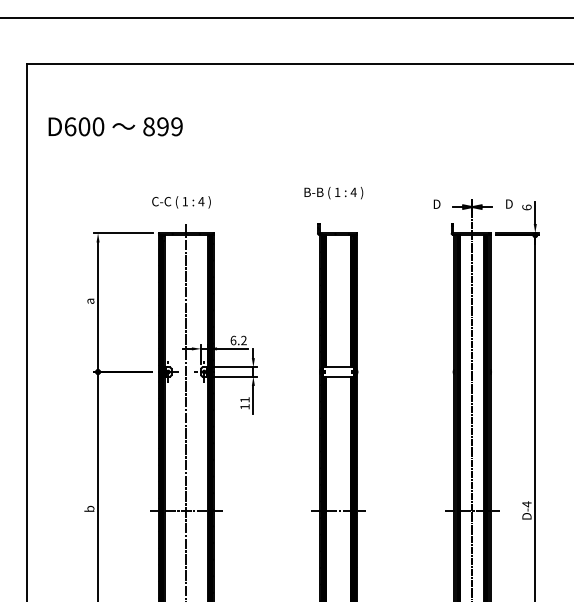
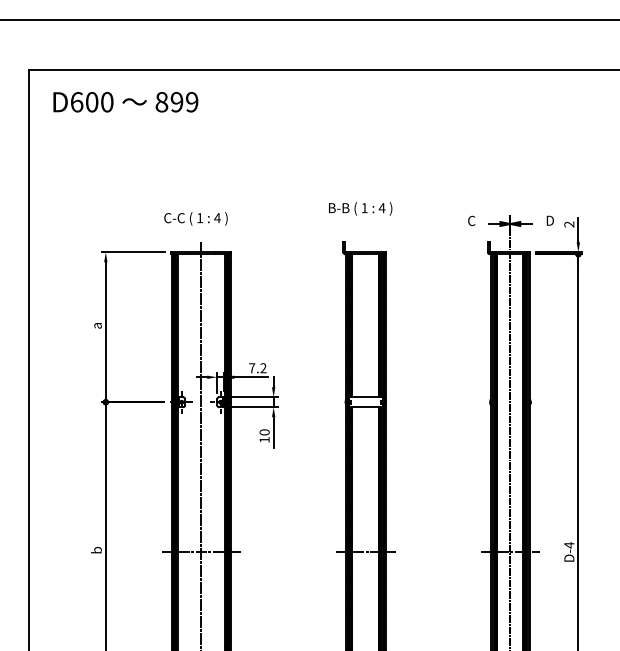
text: (115, 127) -> (125, 102), moved
text: (436, 203) -> (471, 220), D -> C
text: (527, 207) -> (569, 224), 6 -> 2
text: (233, 340) -> (252, 368), 6.2 -> 7.2
text: (244, 400) -> (264, 432), 11 -> 10

